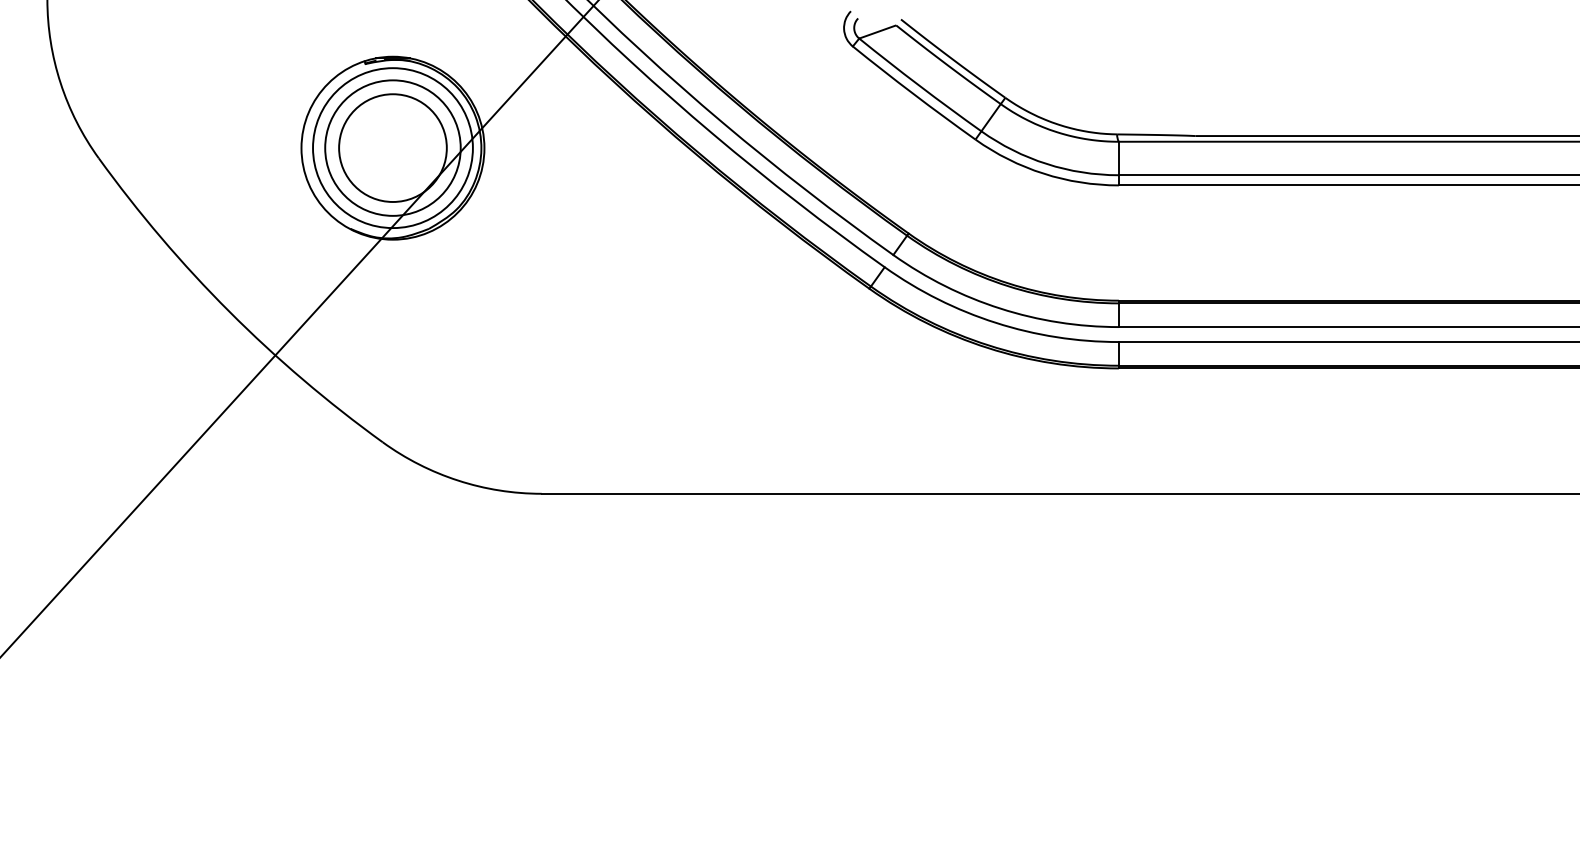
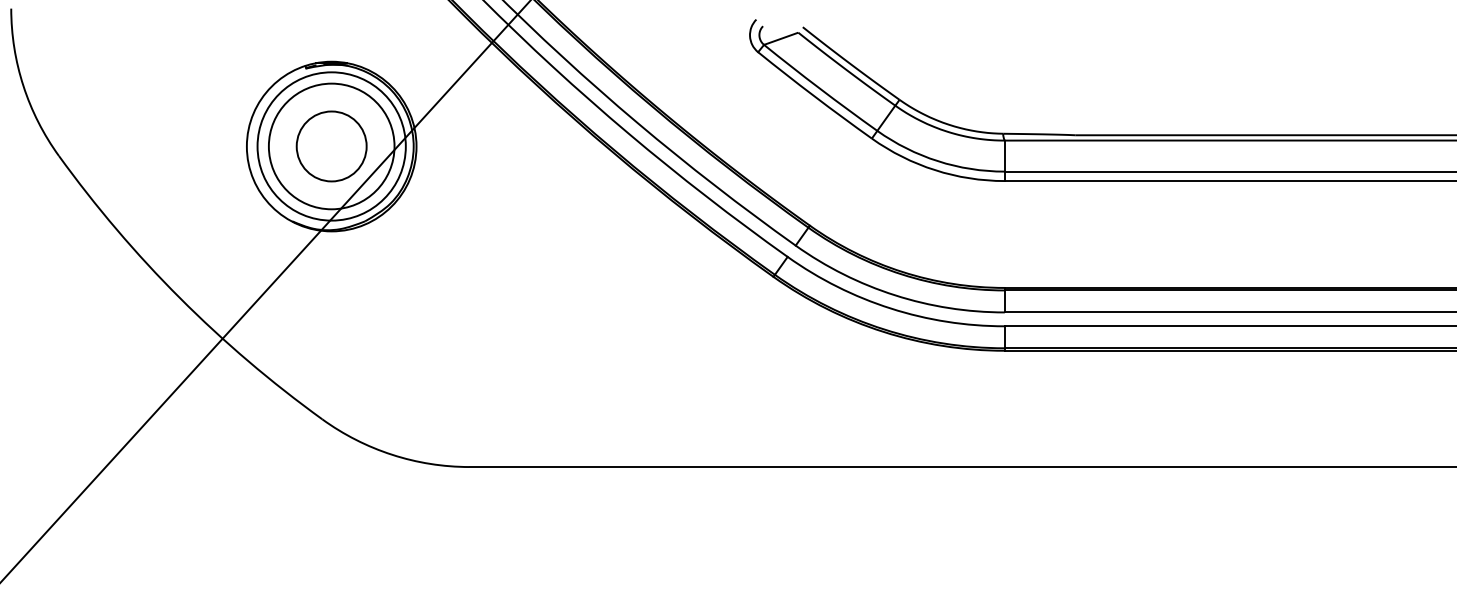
circle: (392, 147) -> (331, 145), size x0.7

